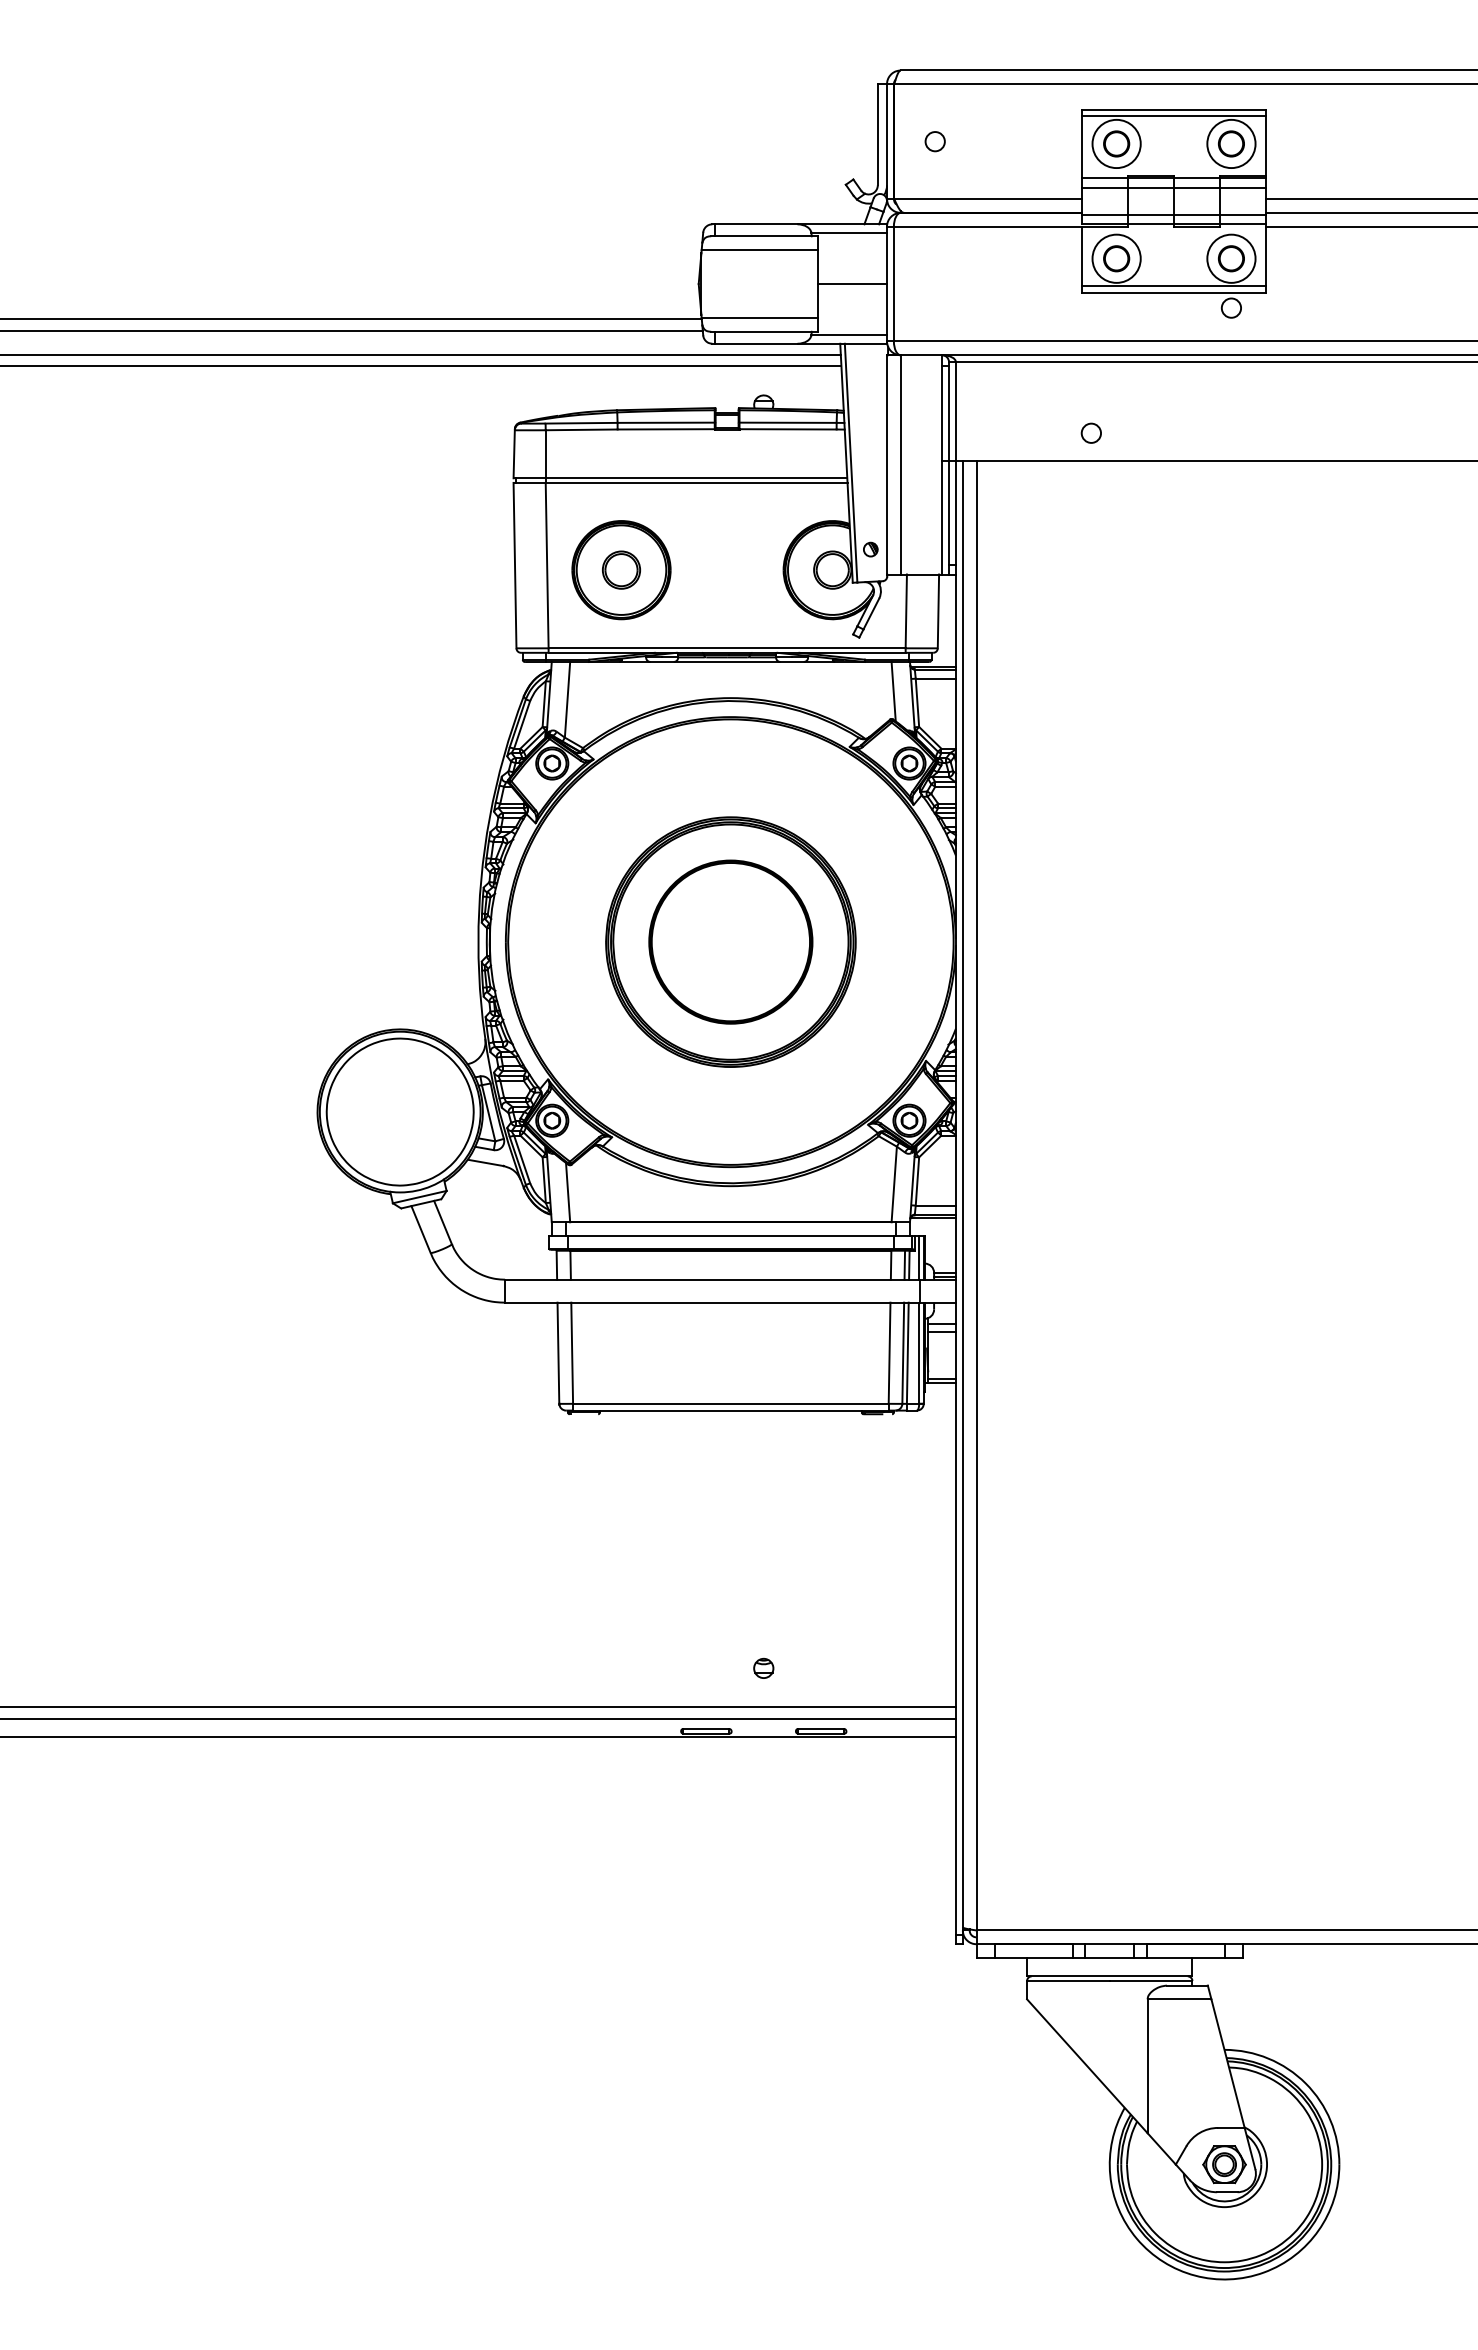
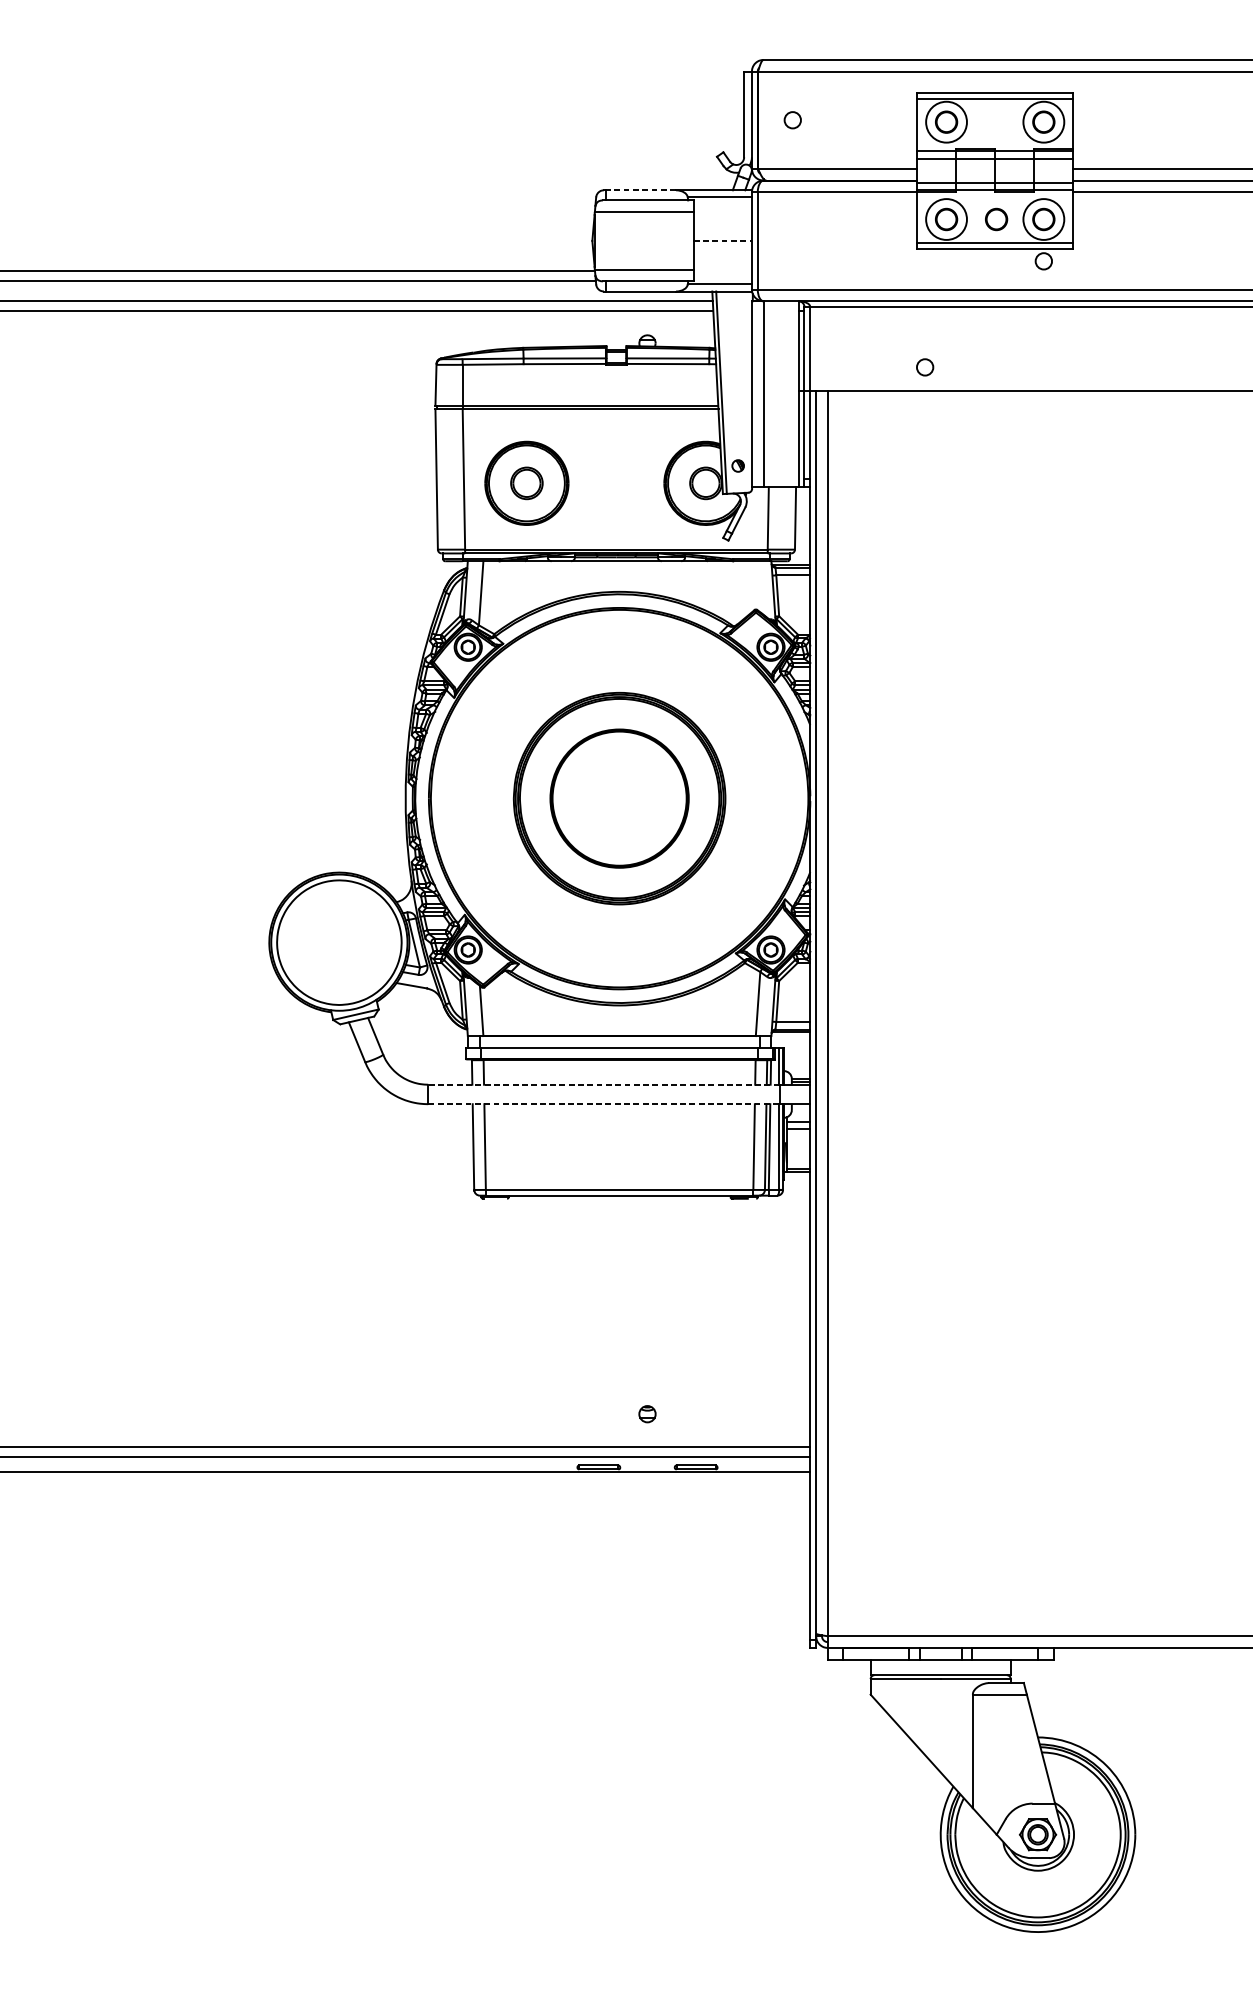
line: (755, 224) -> (640, 190), solid -> dashed
circle: (1175, 258) -> (996, 219), added
line: (853, 284) -> (723, 241), solid -> dashed
line: (893, 691) -> (757, 586), removed
line: (711, 1279) -> (603, 1084), solid -> dashed
line: (712, 1302) -> (604, 1104), solid -> dashed

